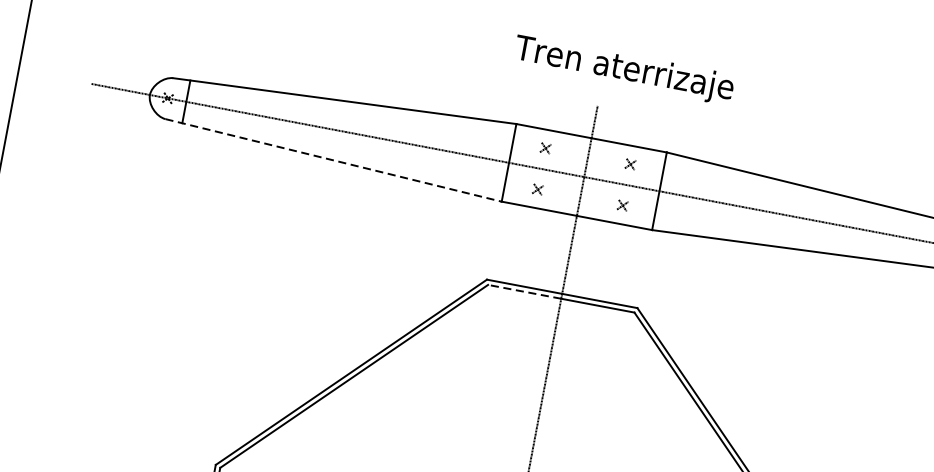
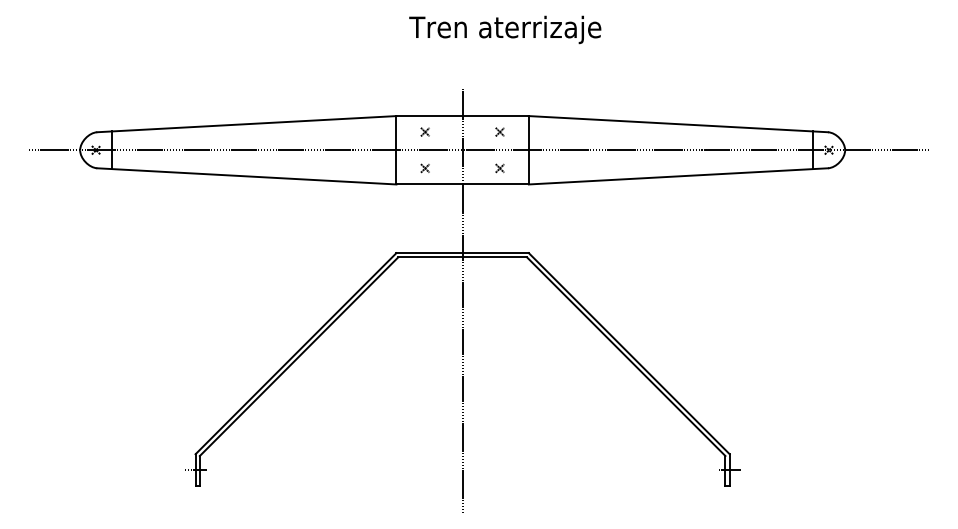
text: (624, 69) -> (505, 29), moved
line: (333, 160) -> (246, 176), dashed -> solid
line: (523, 291) -> (429, 257), dashed -> solid

